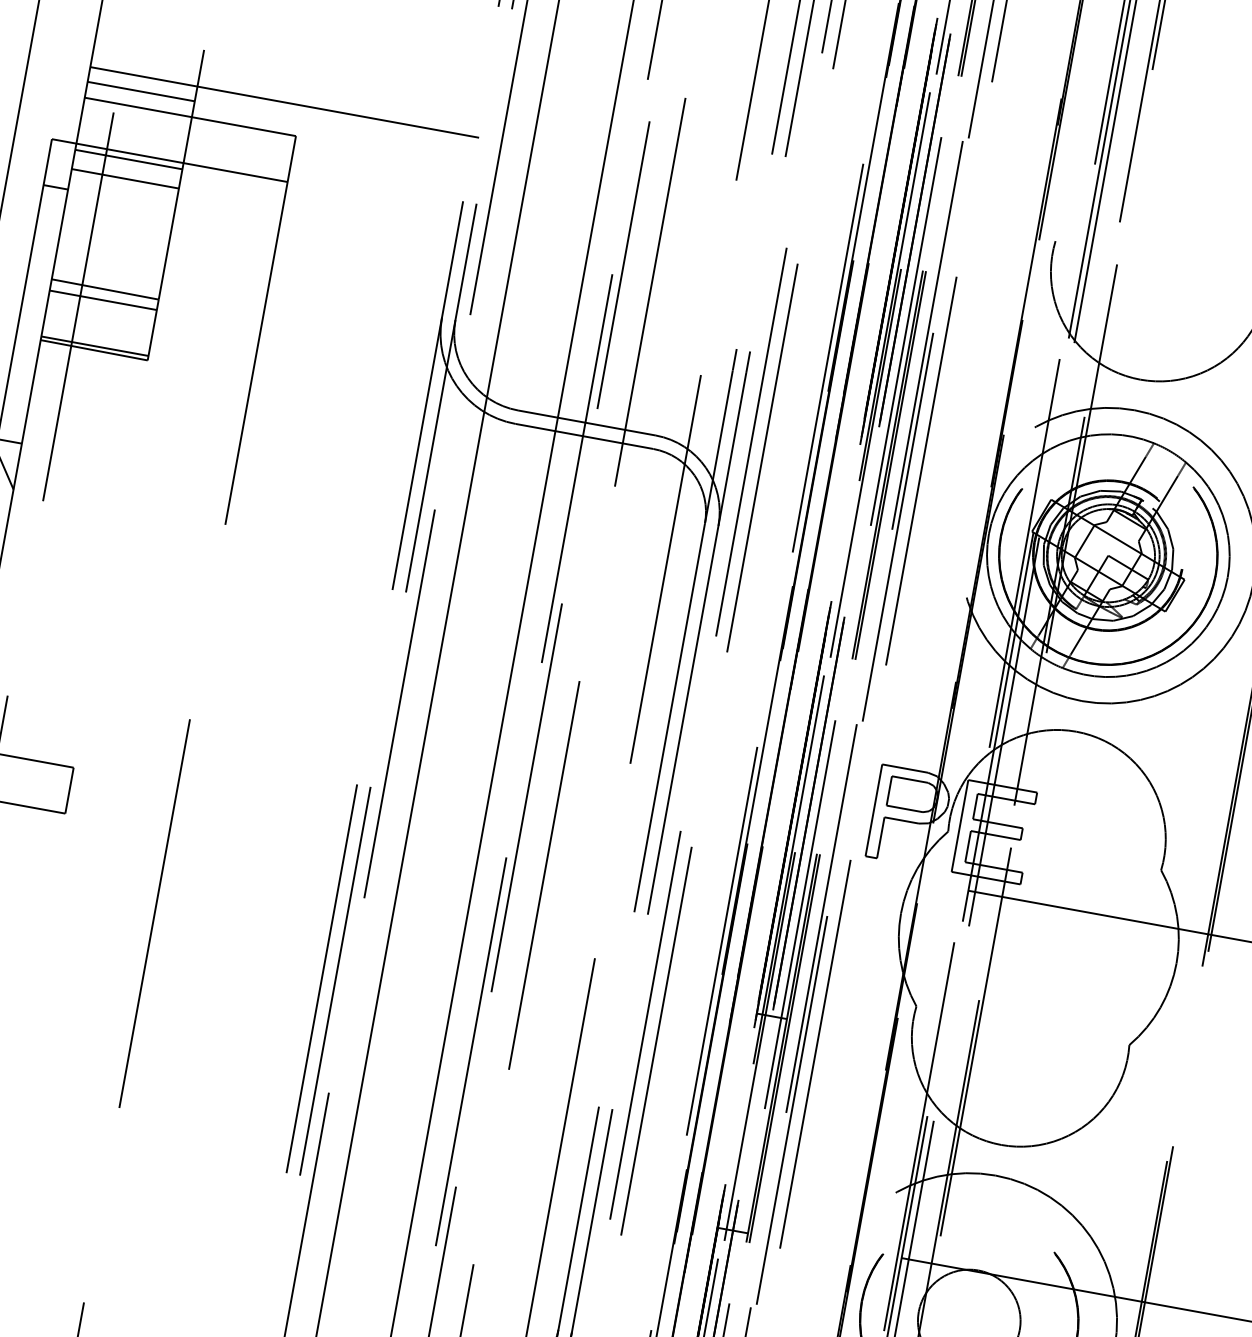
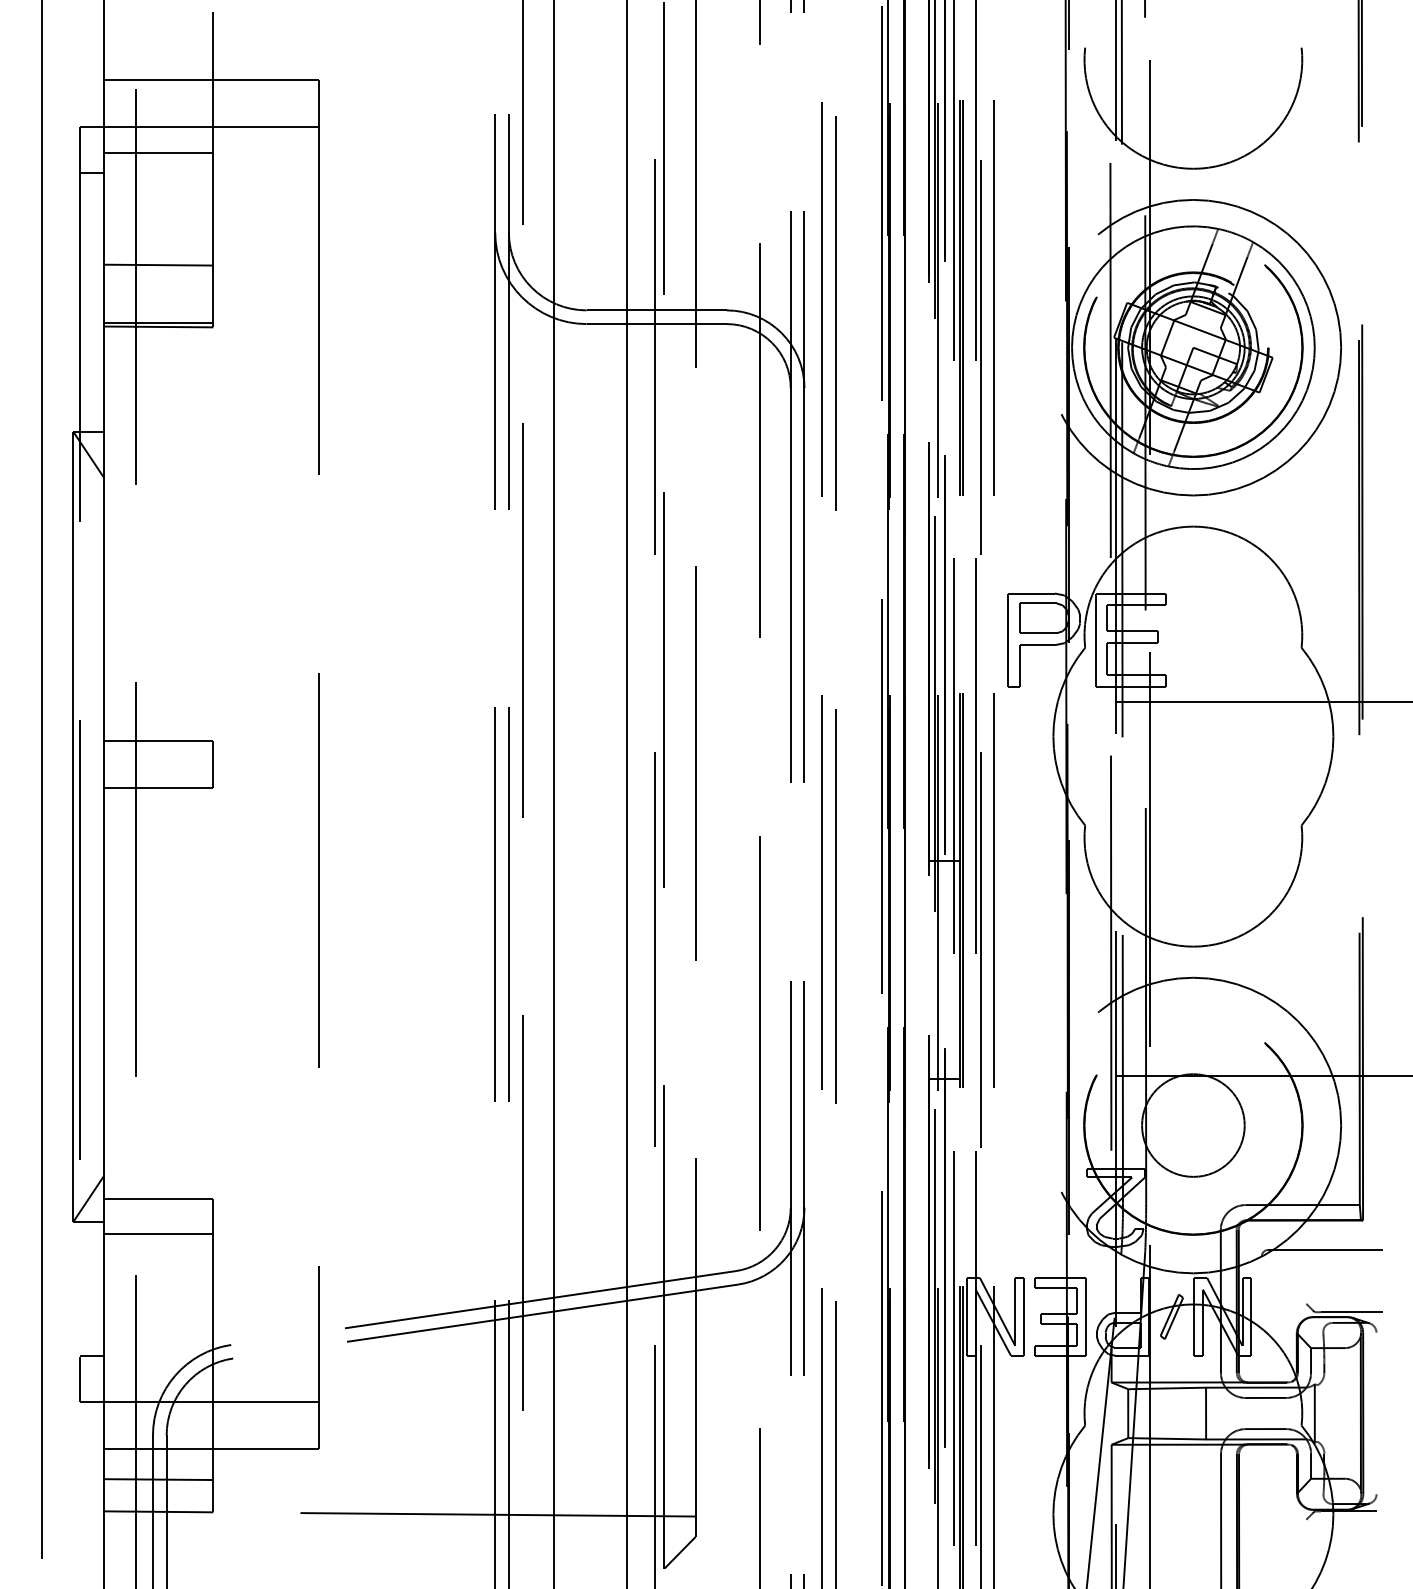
line: (140, 91) -> (158, 64), removed
line: (289, 103) -> (306, 49), removed
line: (128, 159) -> (158, 133), removed
line: (102, 300) -> (158, 276), removed

